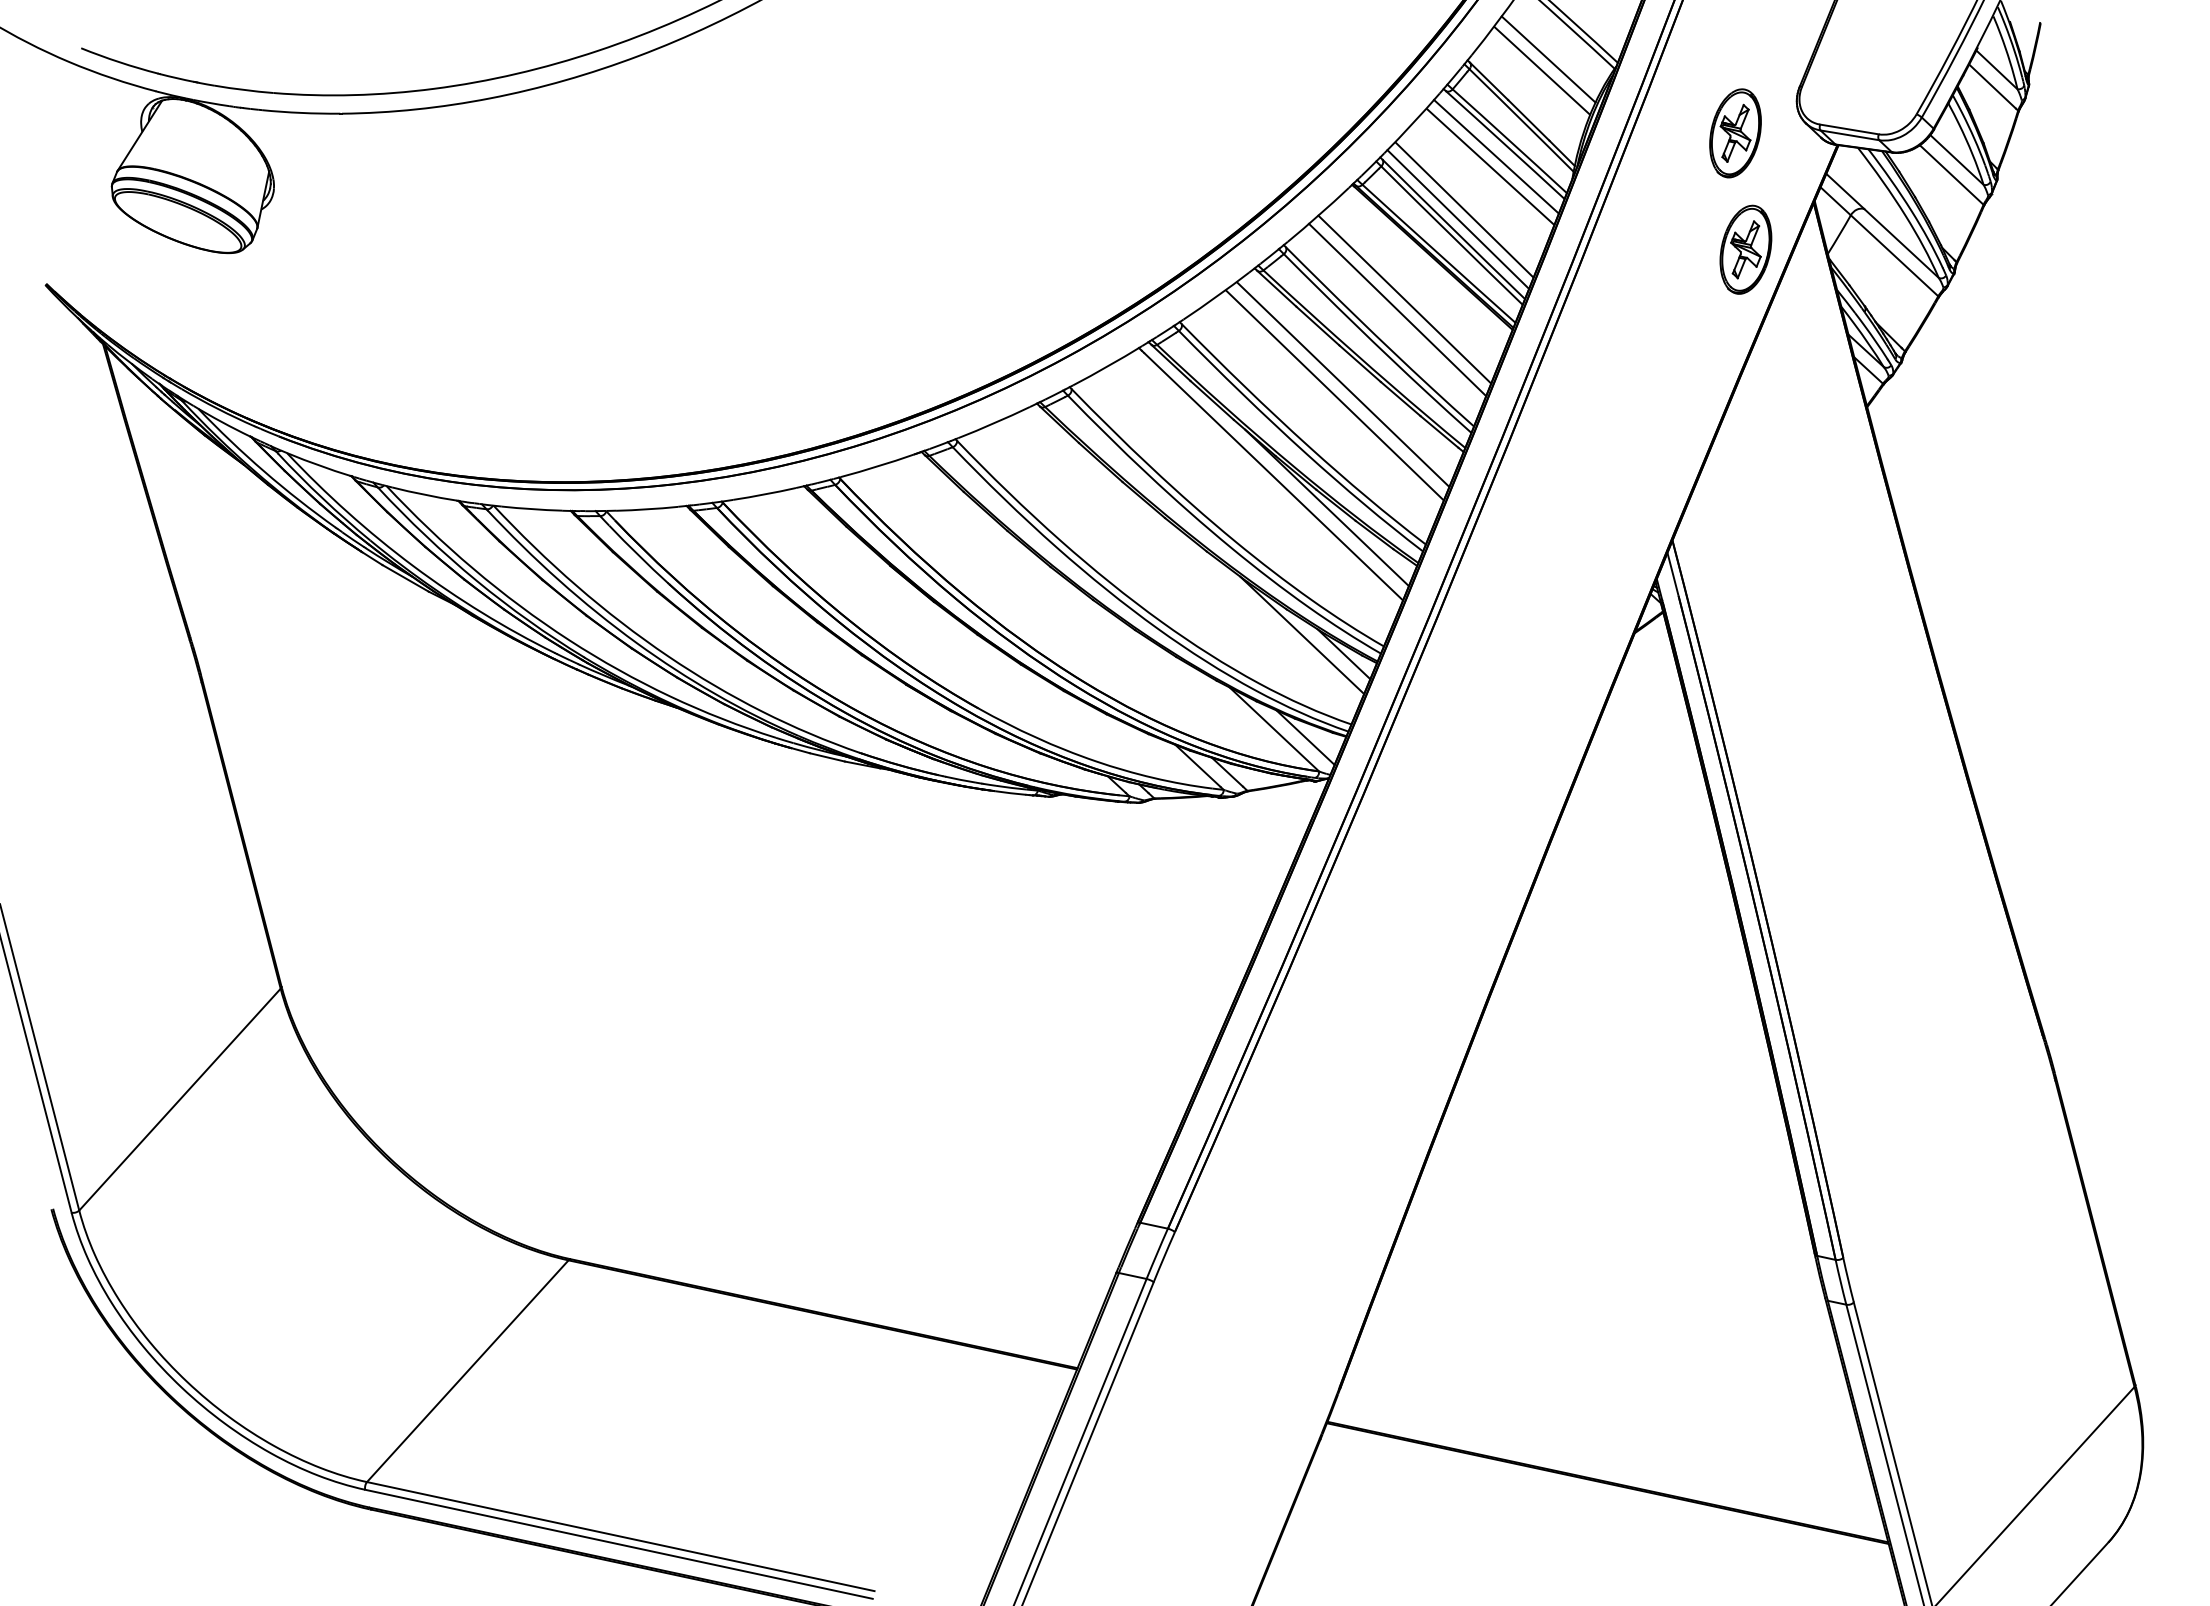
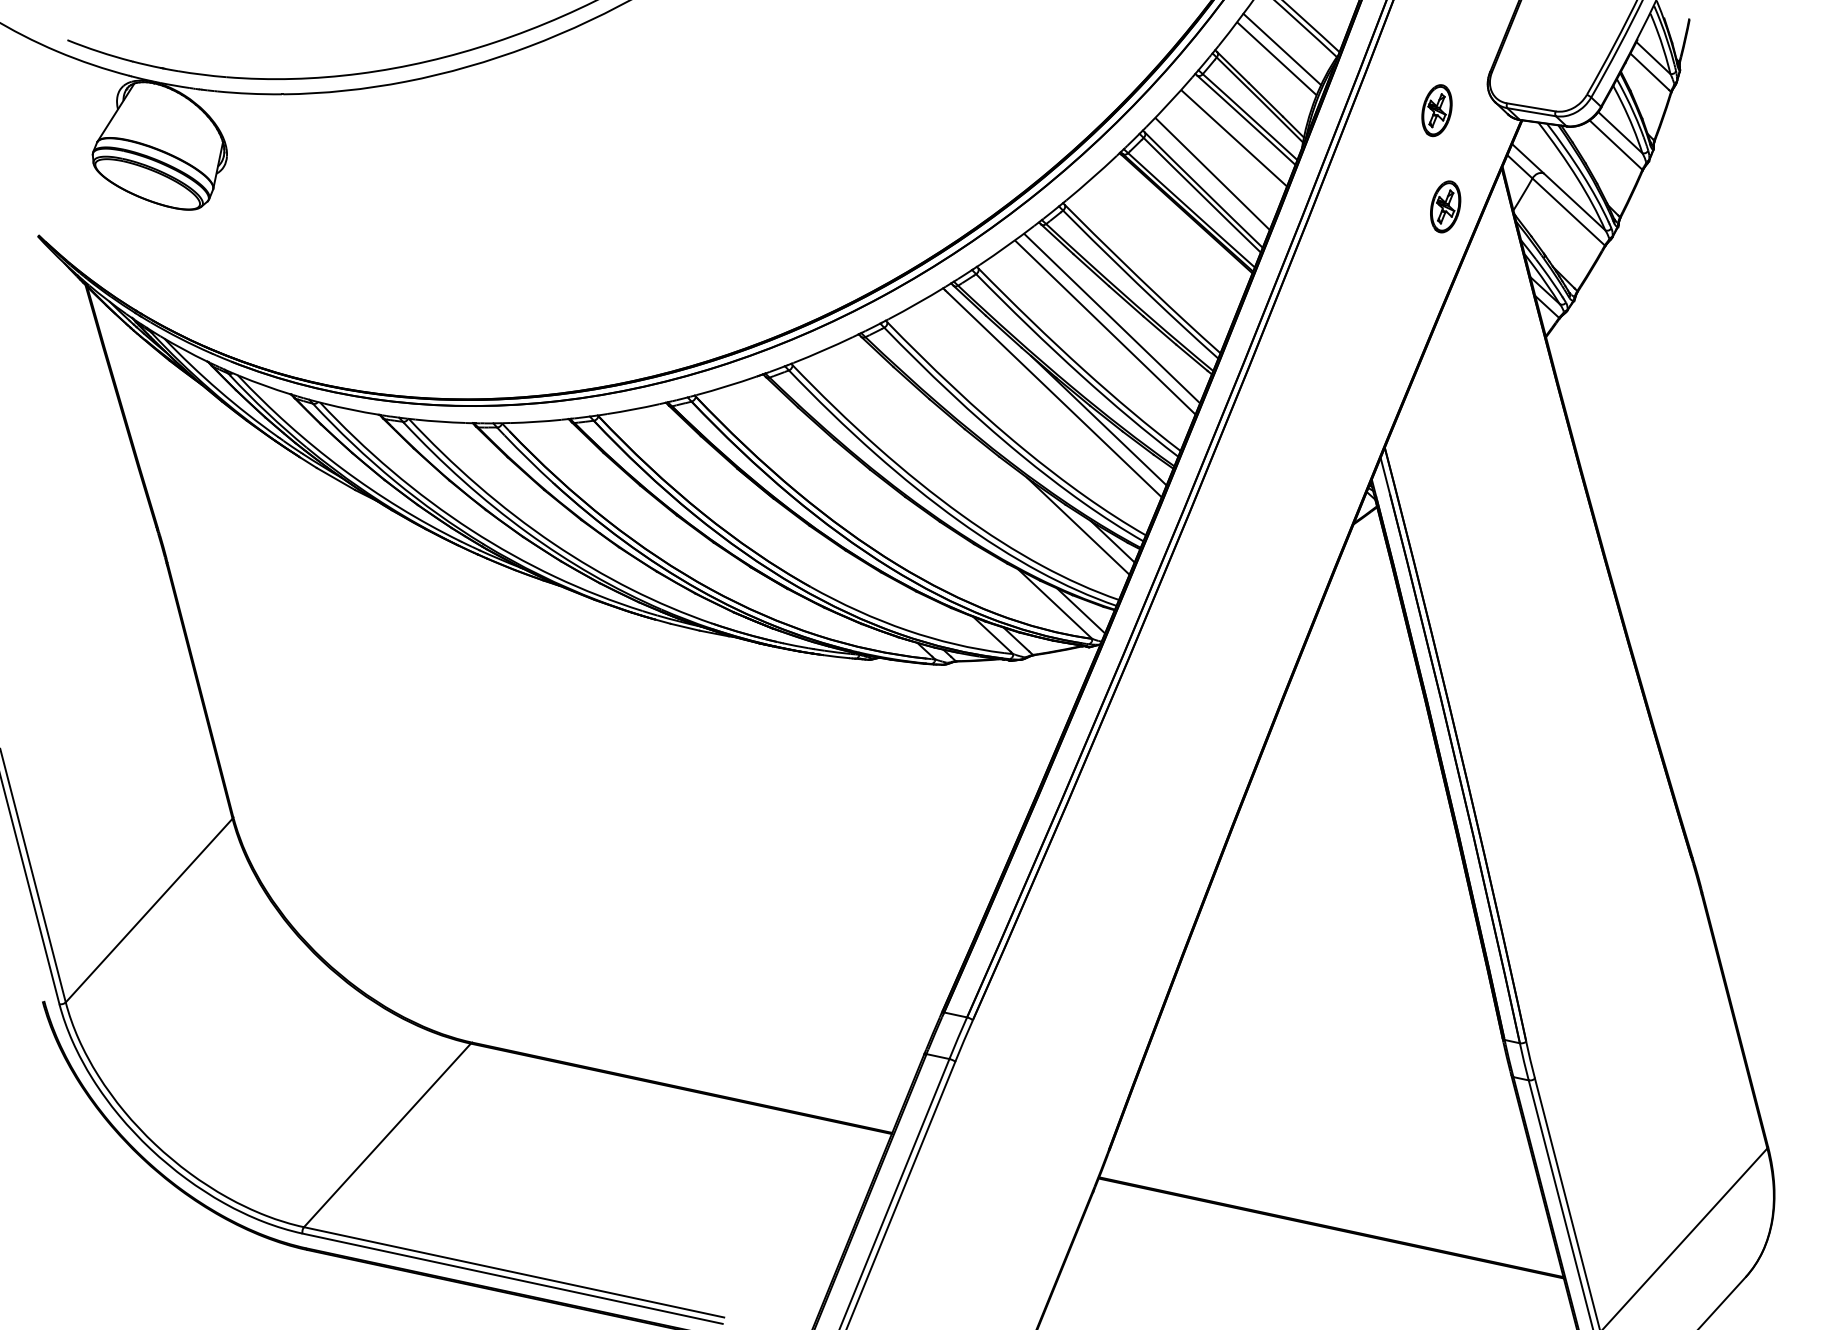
part: (1735, 133) -> (1436, 110), size x0.7
line: (1496, 156) -> (1239, 129), removed
line: (1458, 219) -> (1207, 181), removed
part: (1745, 249) -> (1445, 206), size x0.7
line: (1404, 299) -> (1162, 248), removed
line: (1397, 309) -> (1157, 256), removed

